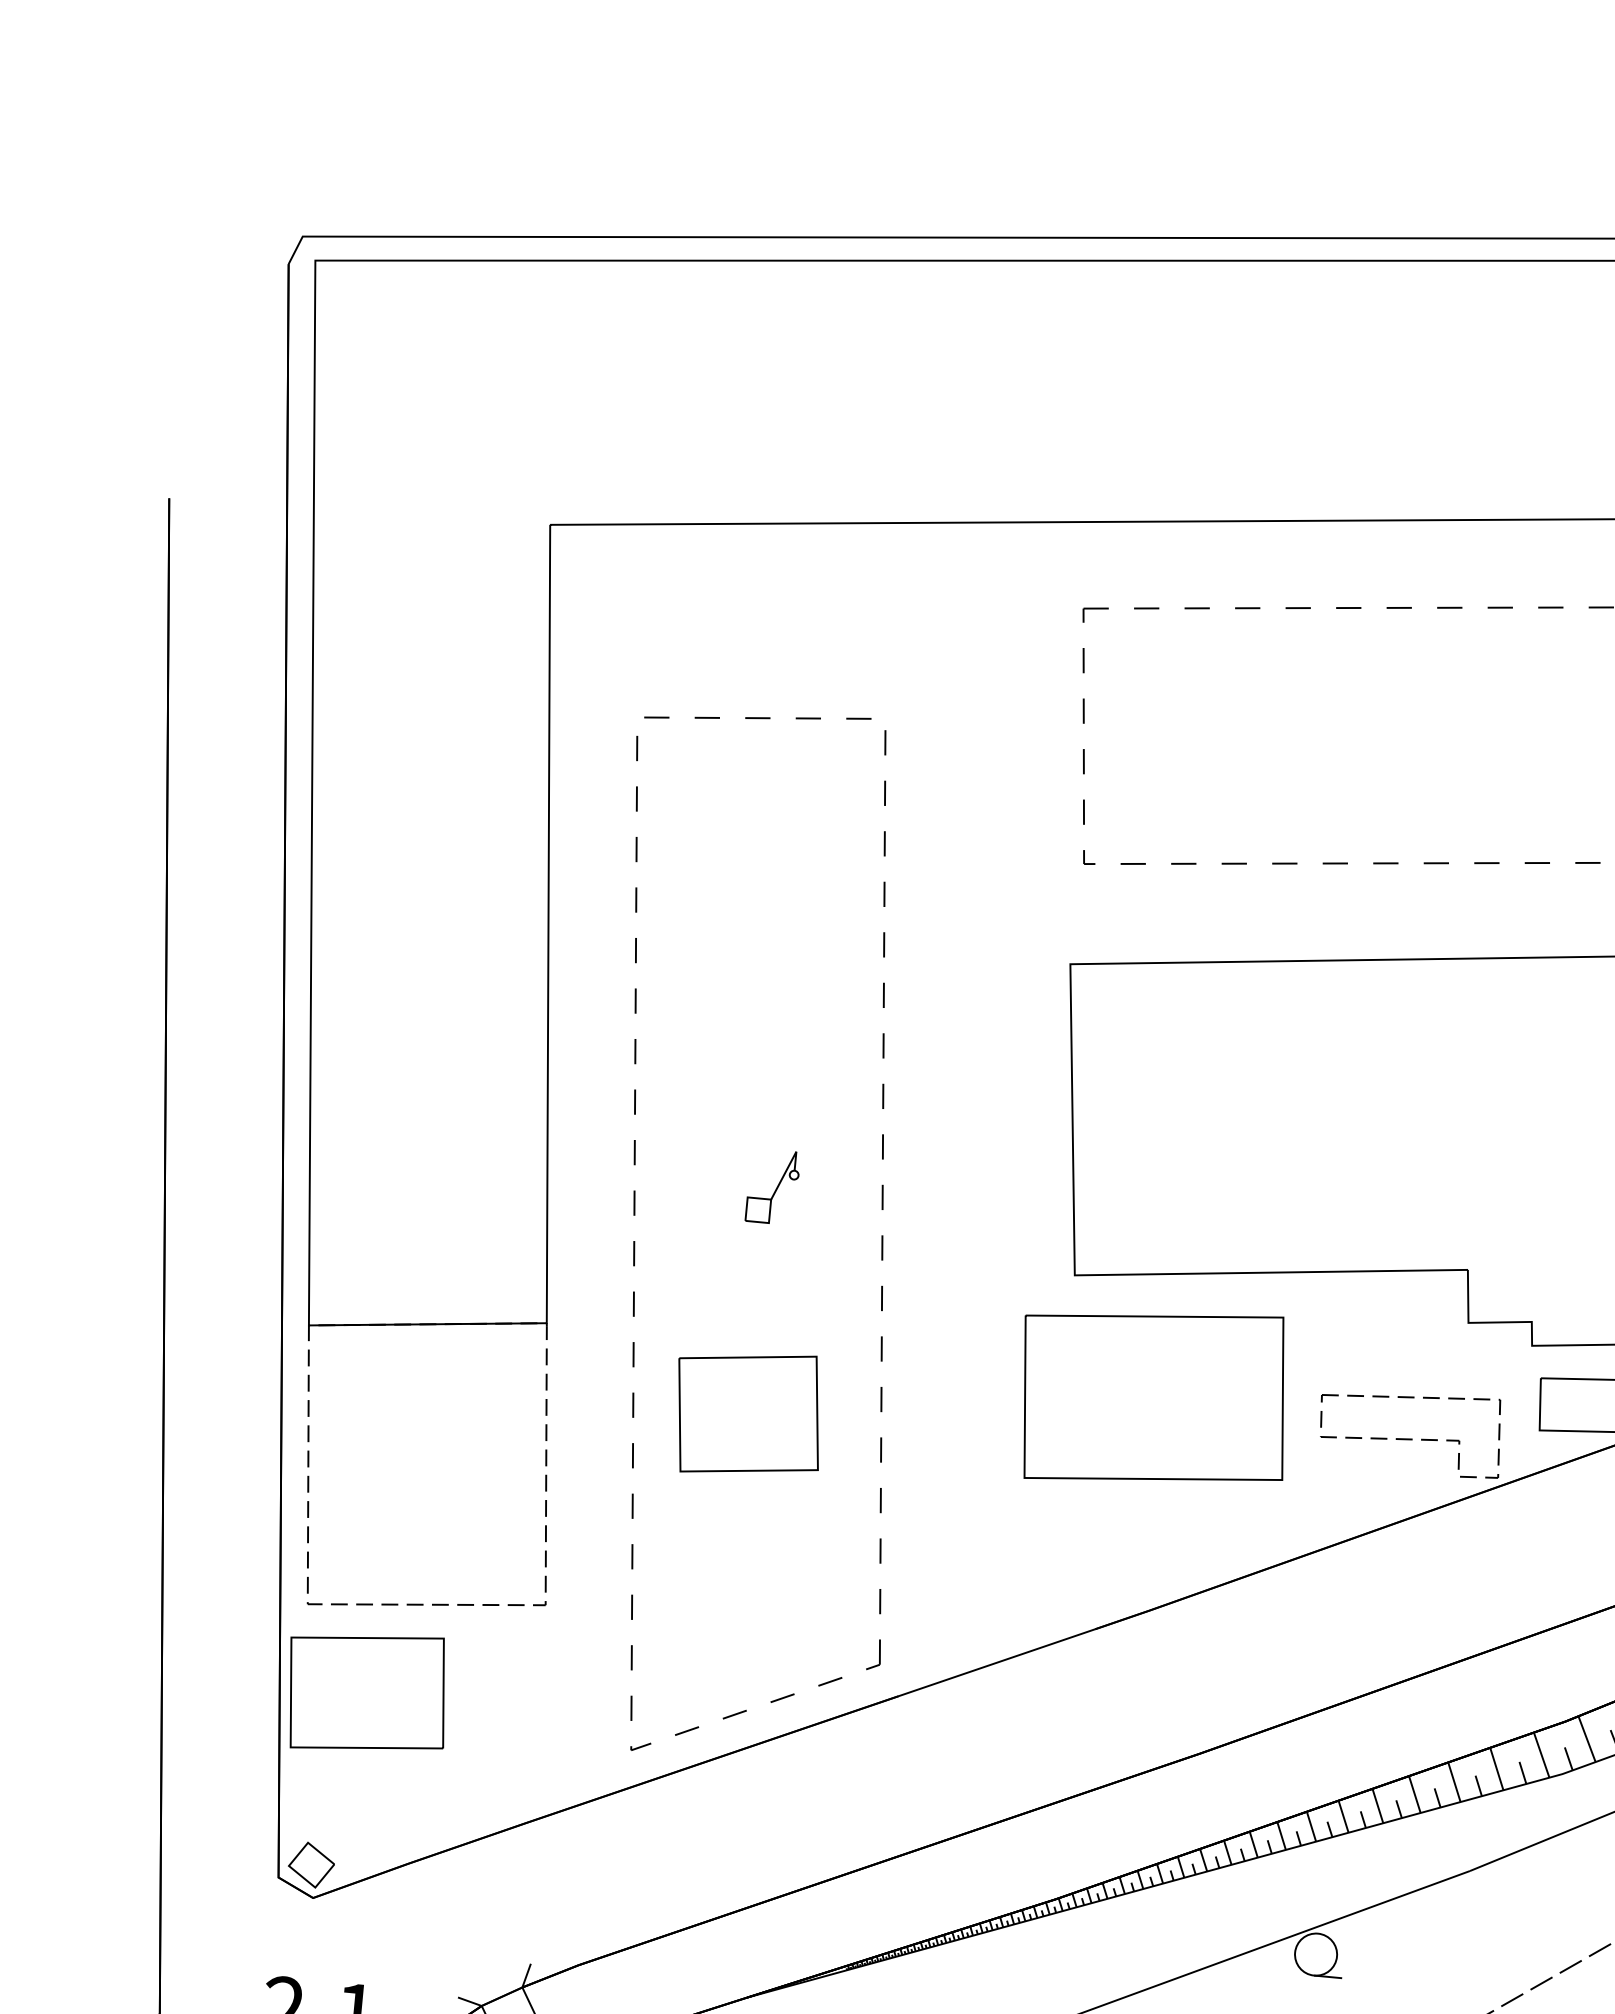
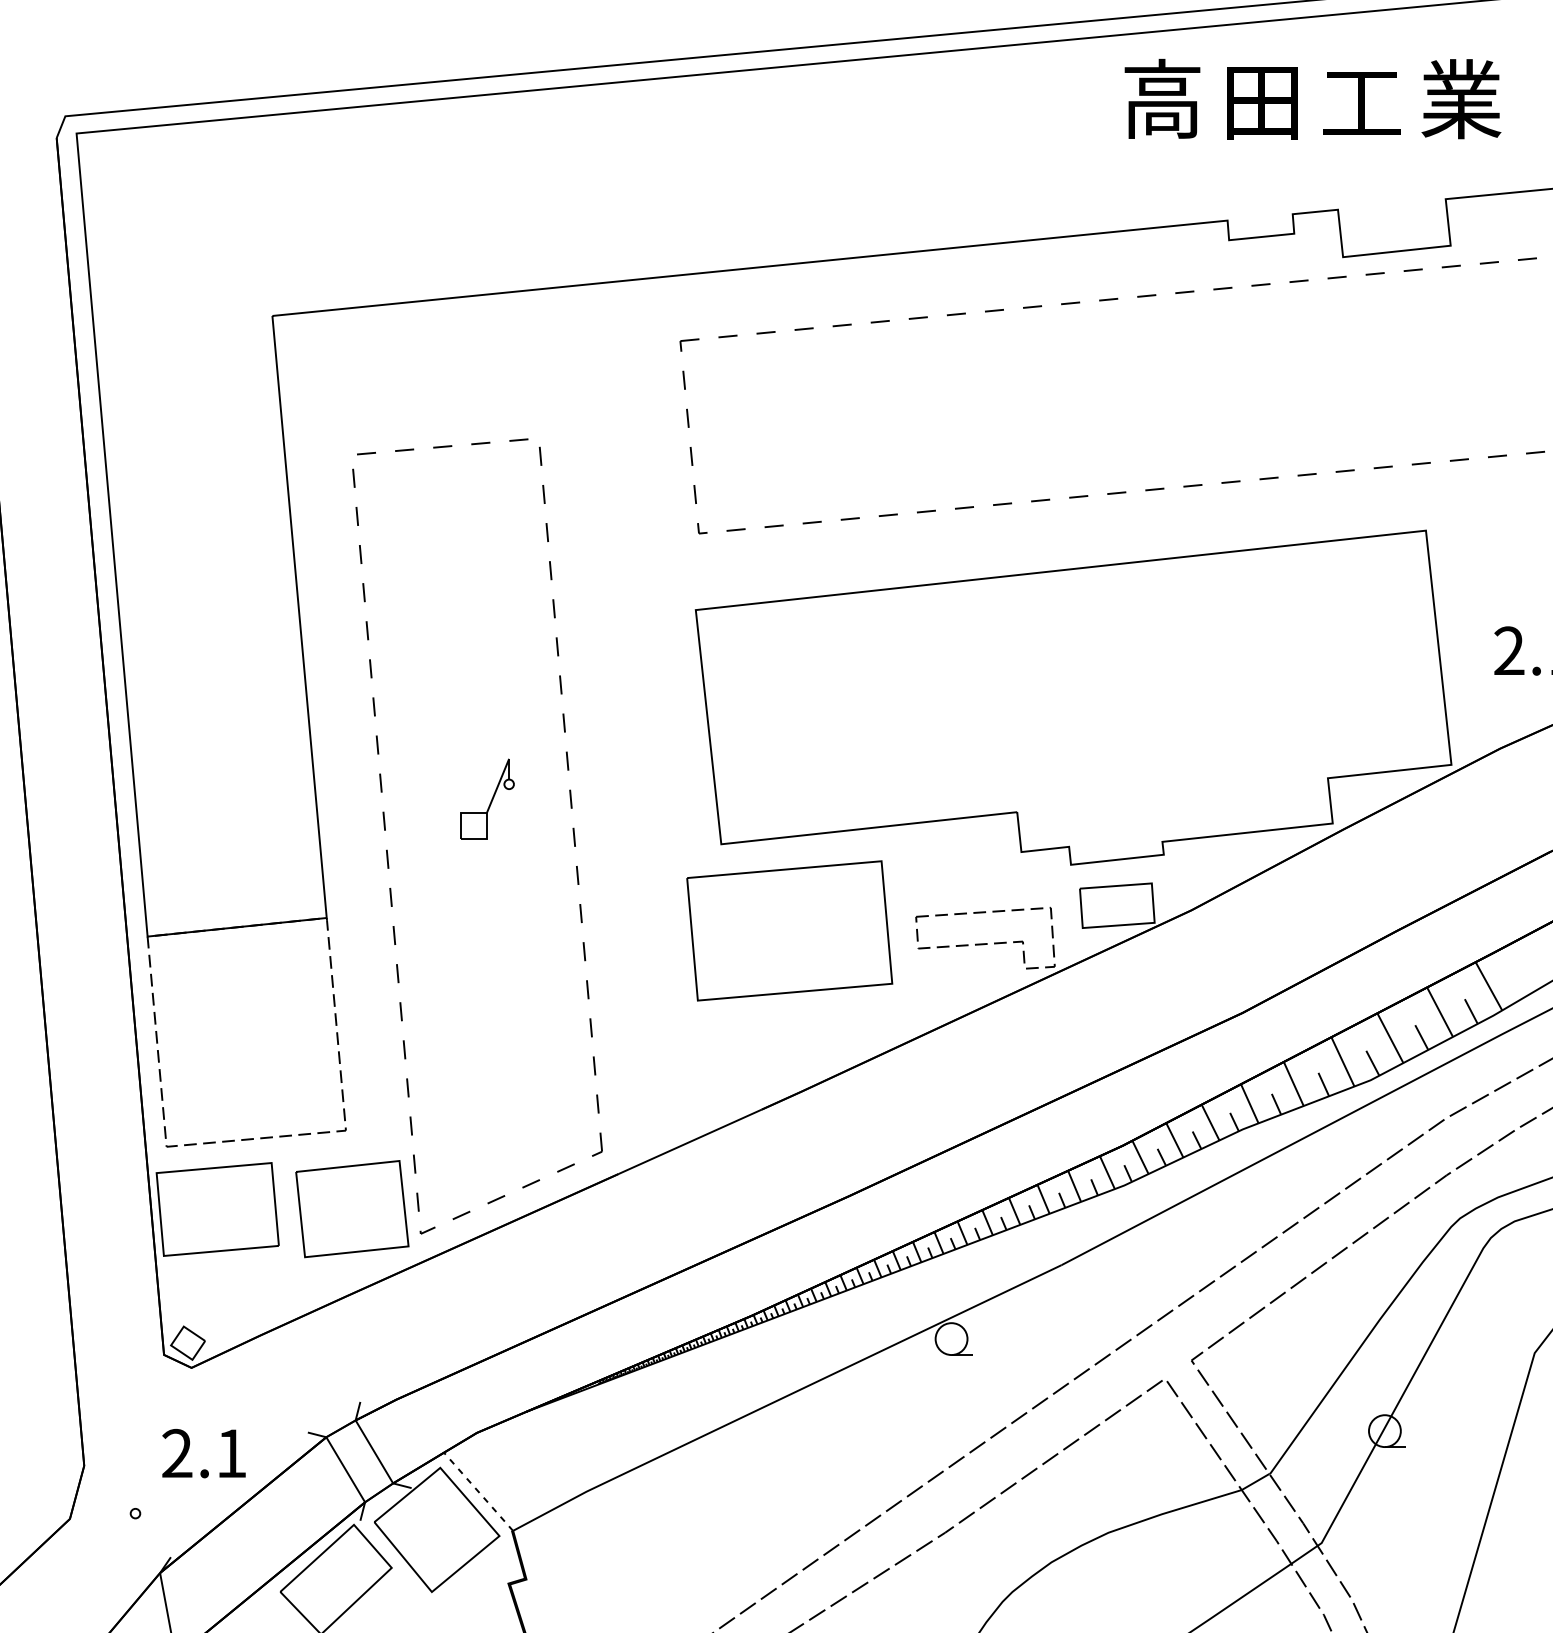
part: (773, 1186) -> (487, 798), size x1.43
part: (748, 1414) -> (352, 1209), moved

